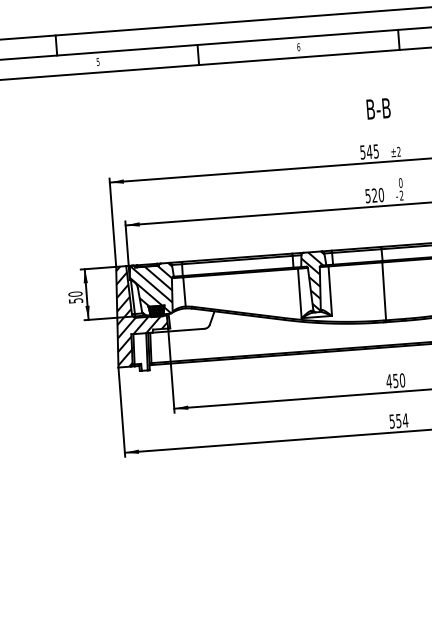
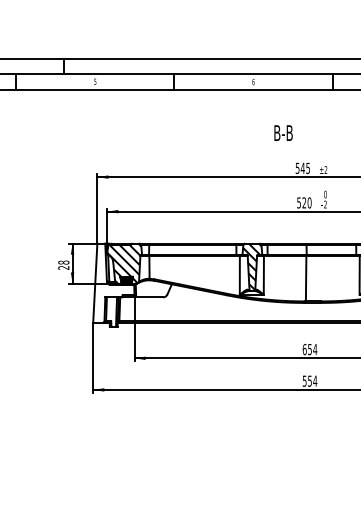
text: (378, 108) -> (283, 132), moved
text: (75, 296) -> (63, 264), 50 -> 28
hatch: (140, 314) -> (113, 282), removed
text: (395, 380) -> (309, 349), 450 -> 654

